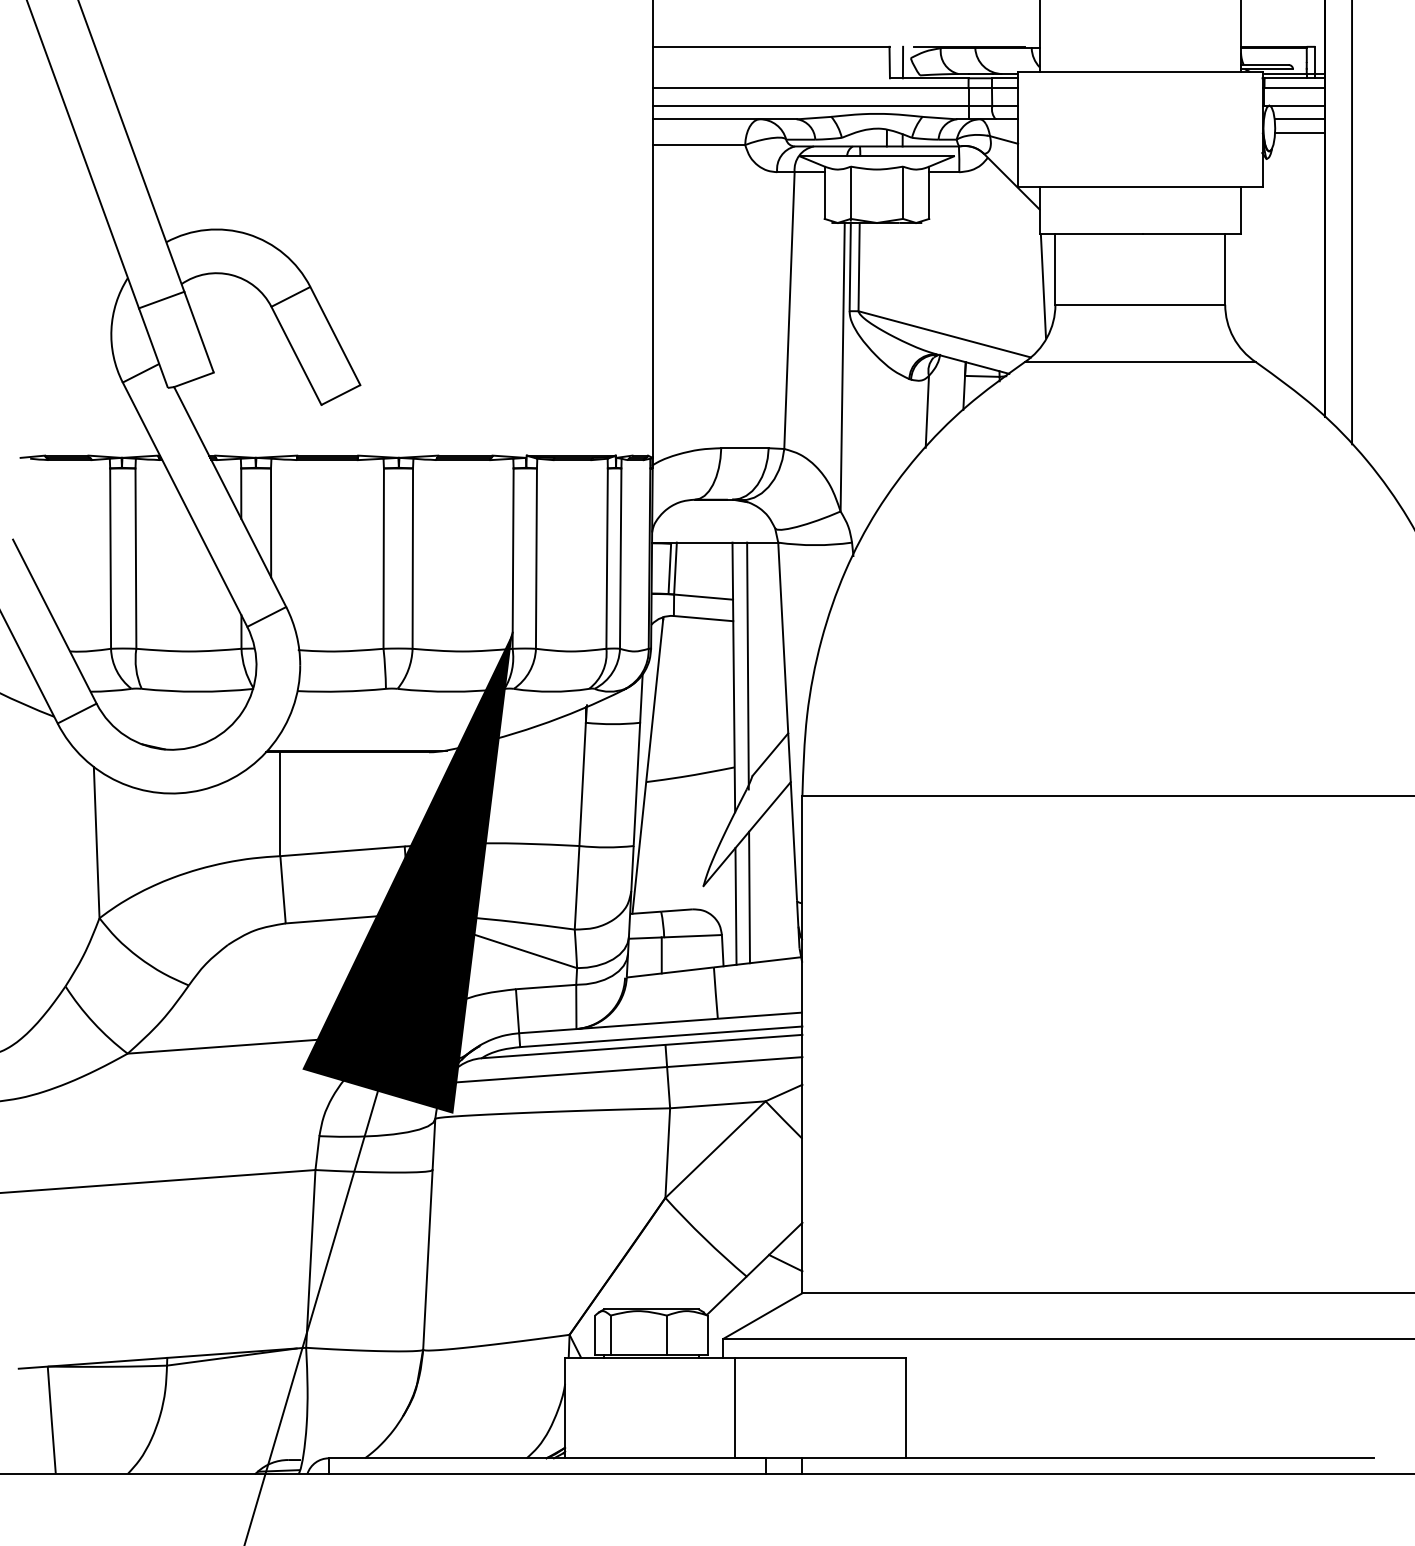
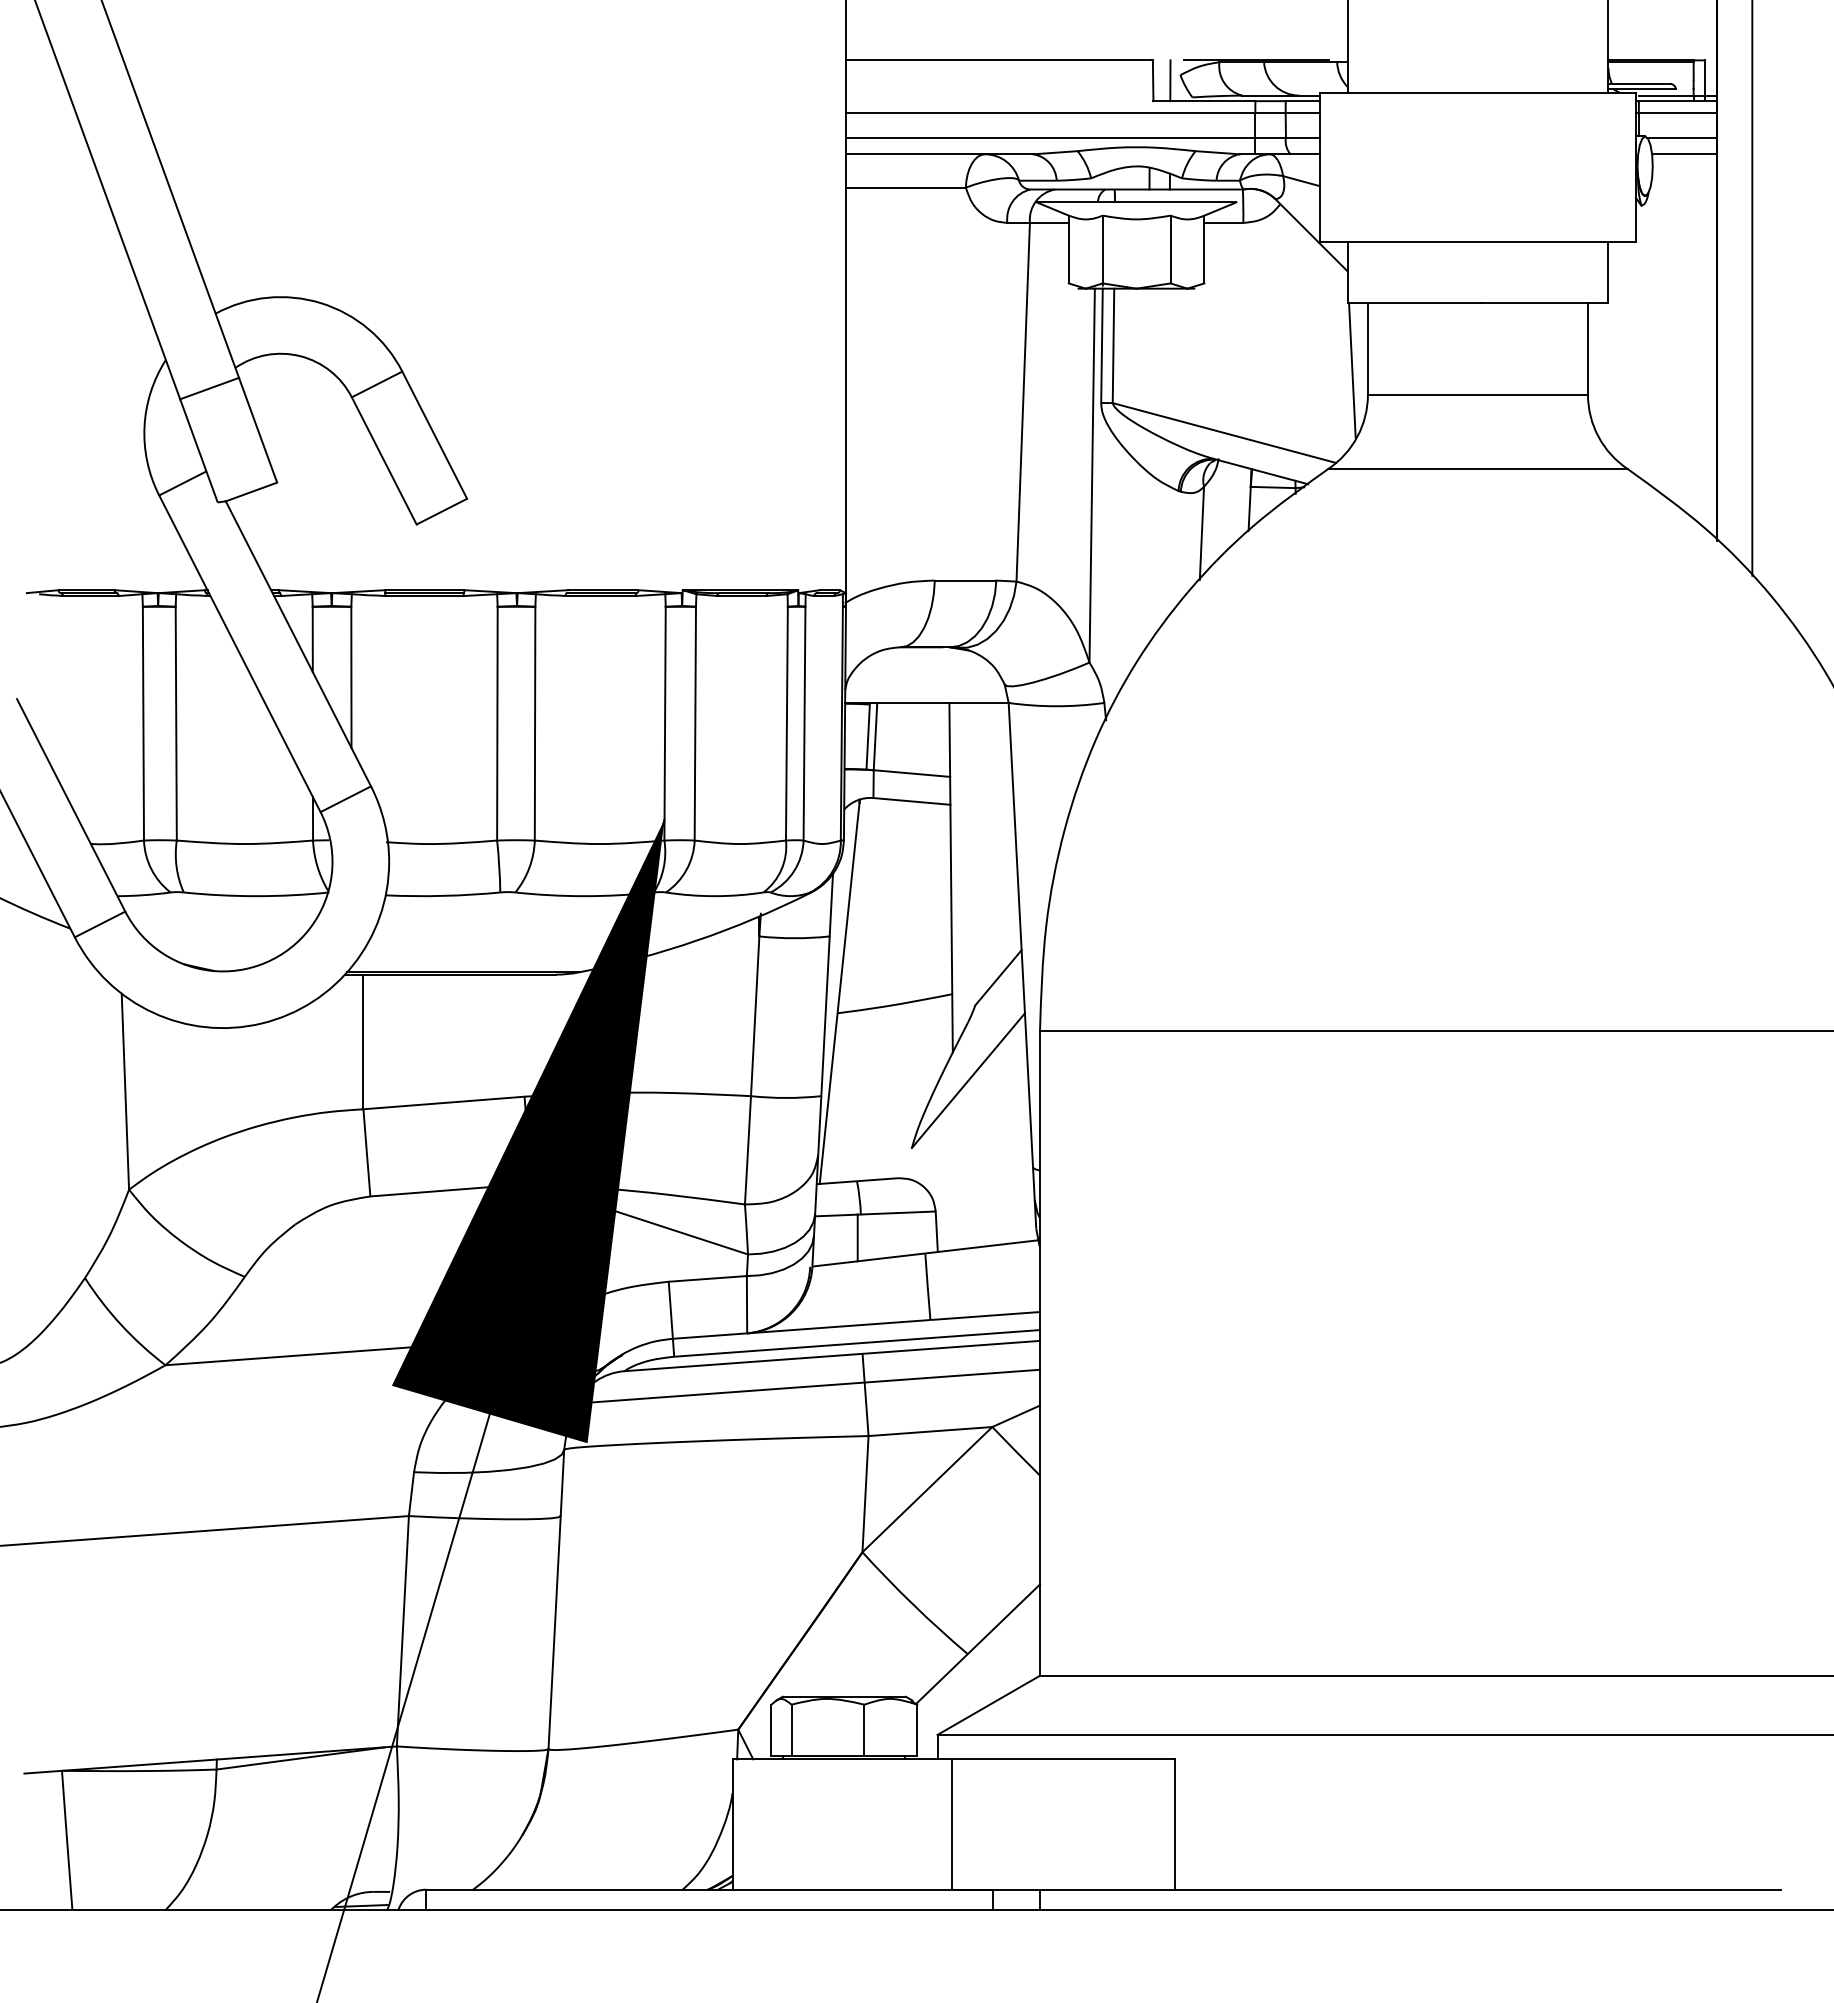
line: (1299, 132) -> (1684, 171), removed
line: (748, 665) -> (969, 862), removed
line: (749, 897) -> (971, 1162), removed
line: (735, 906) -> (953, 1174), removed
line: (785, 1262) -> (1018, 1636), removed

